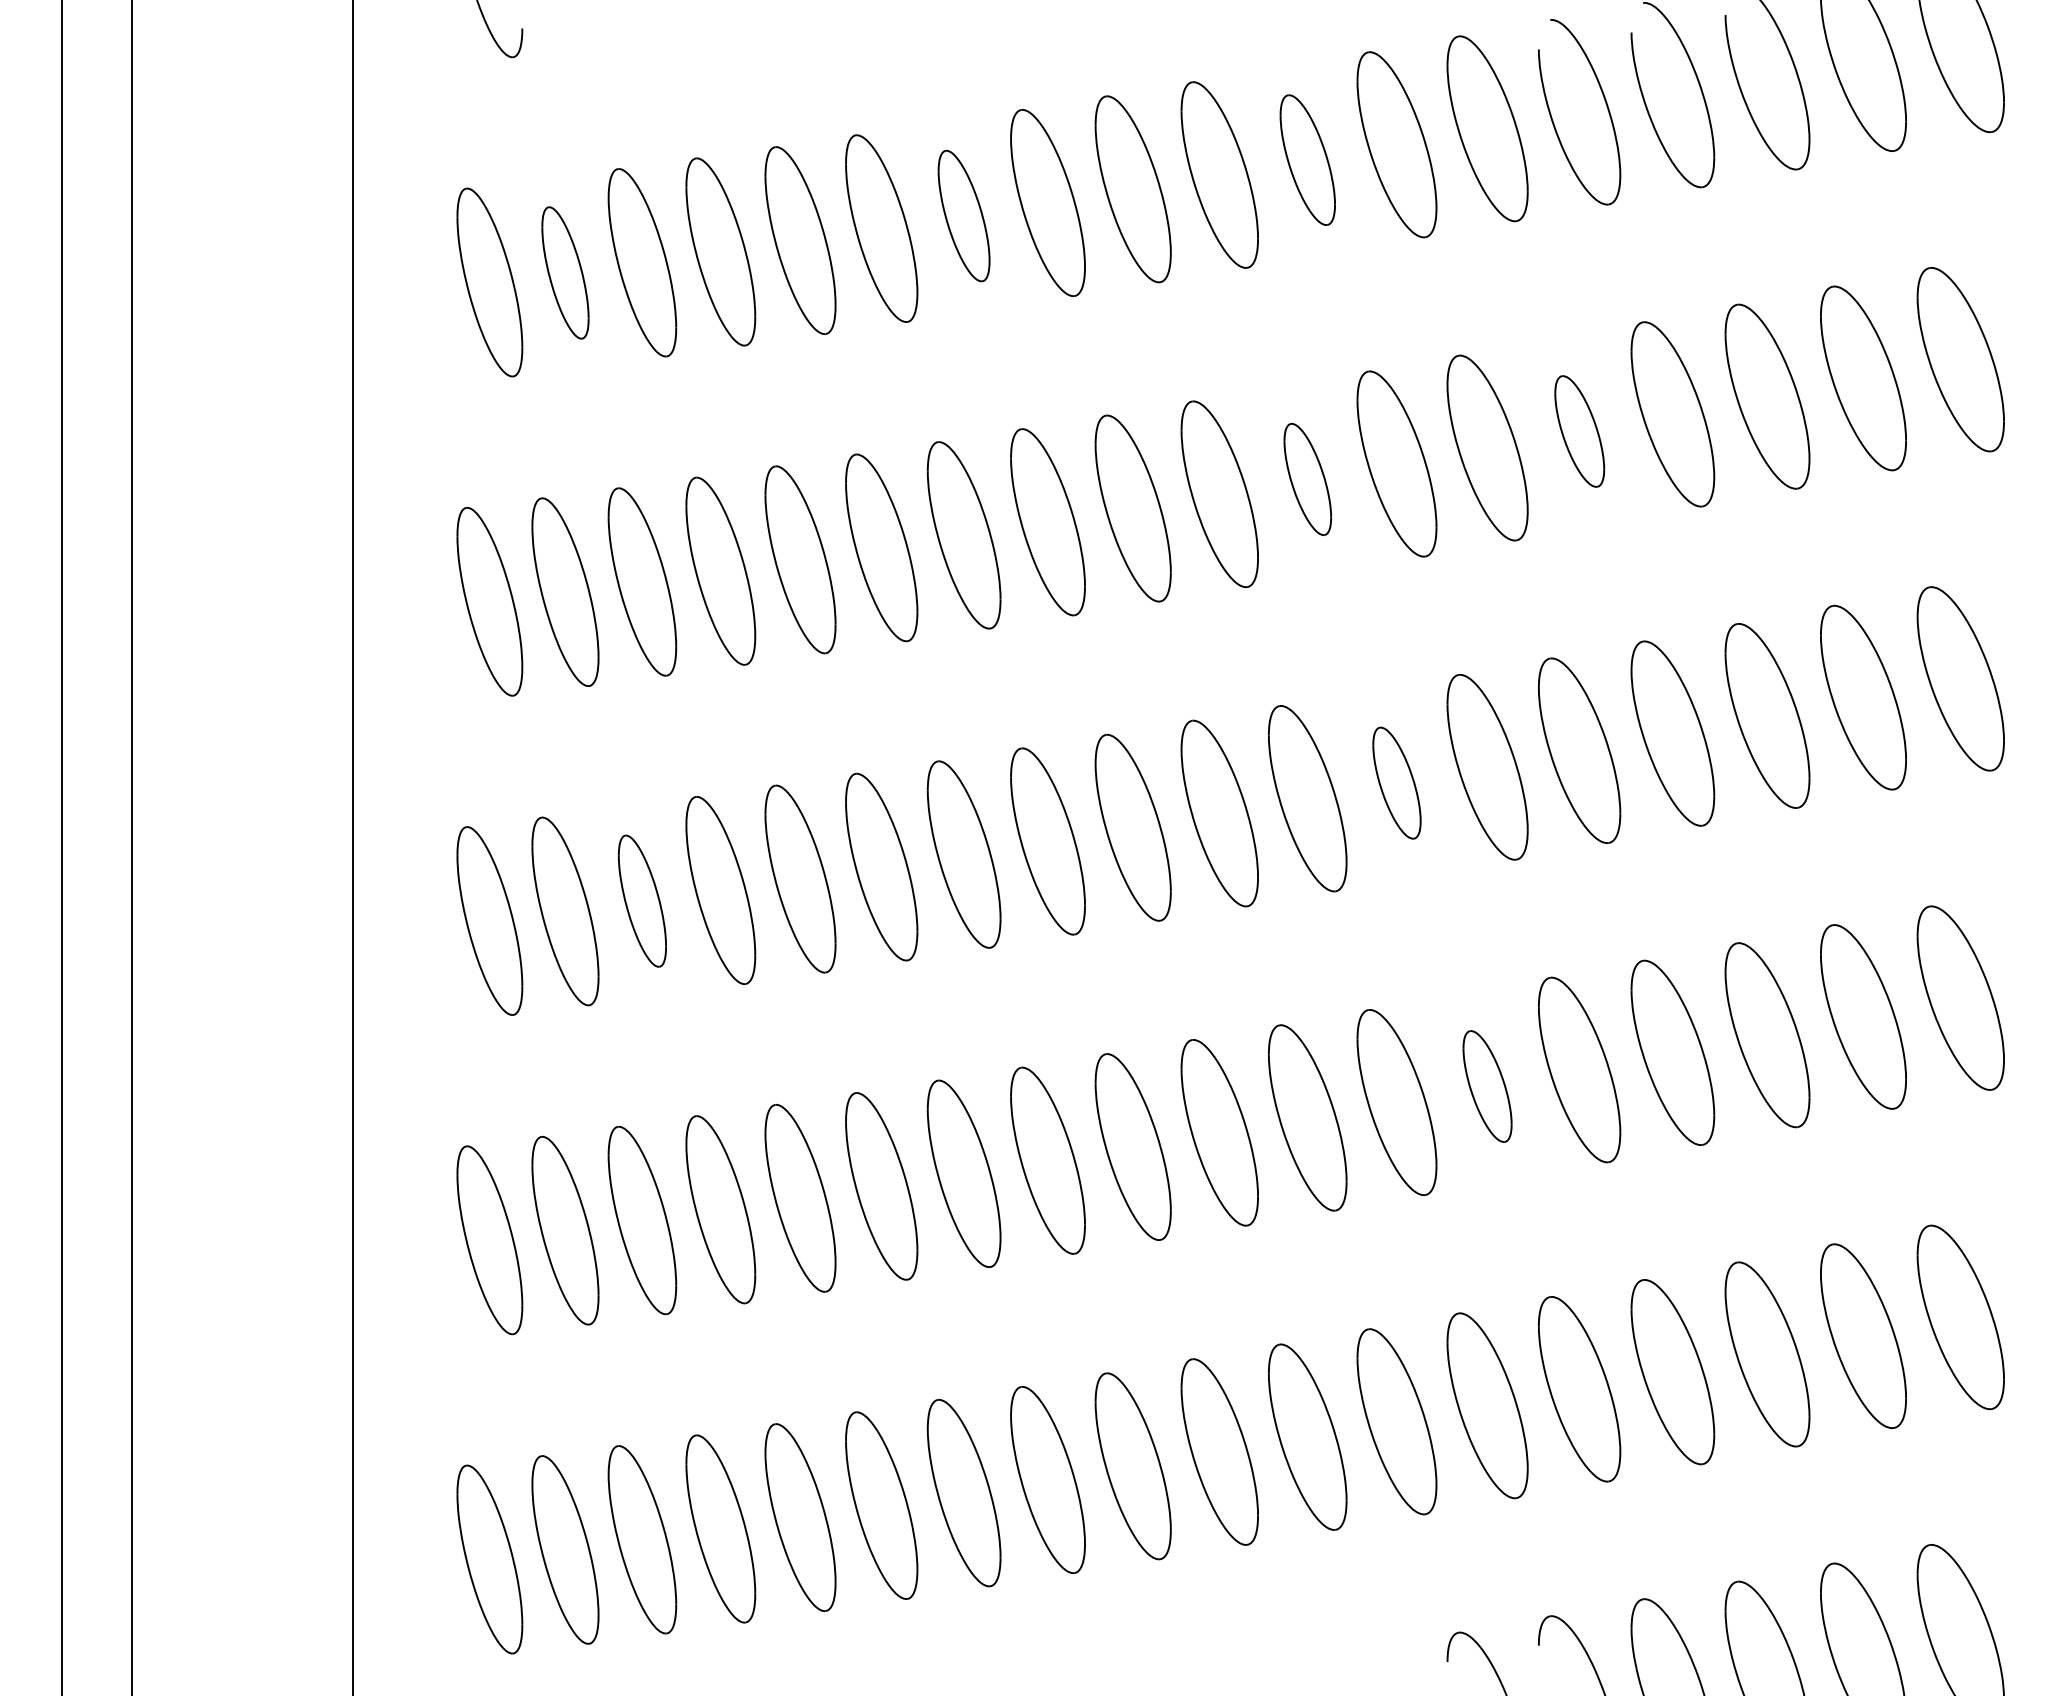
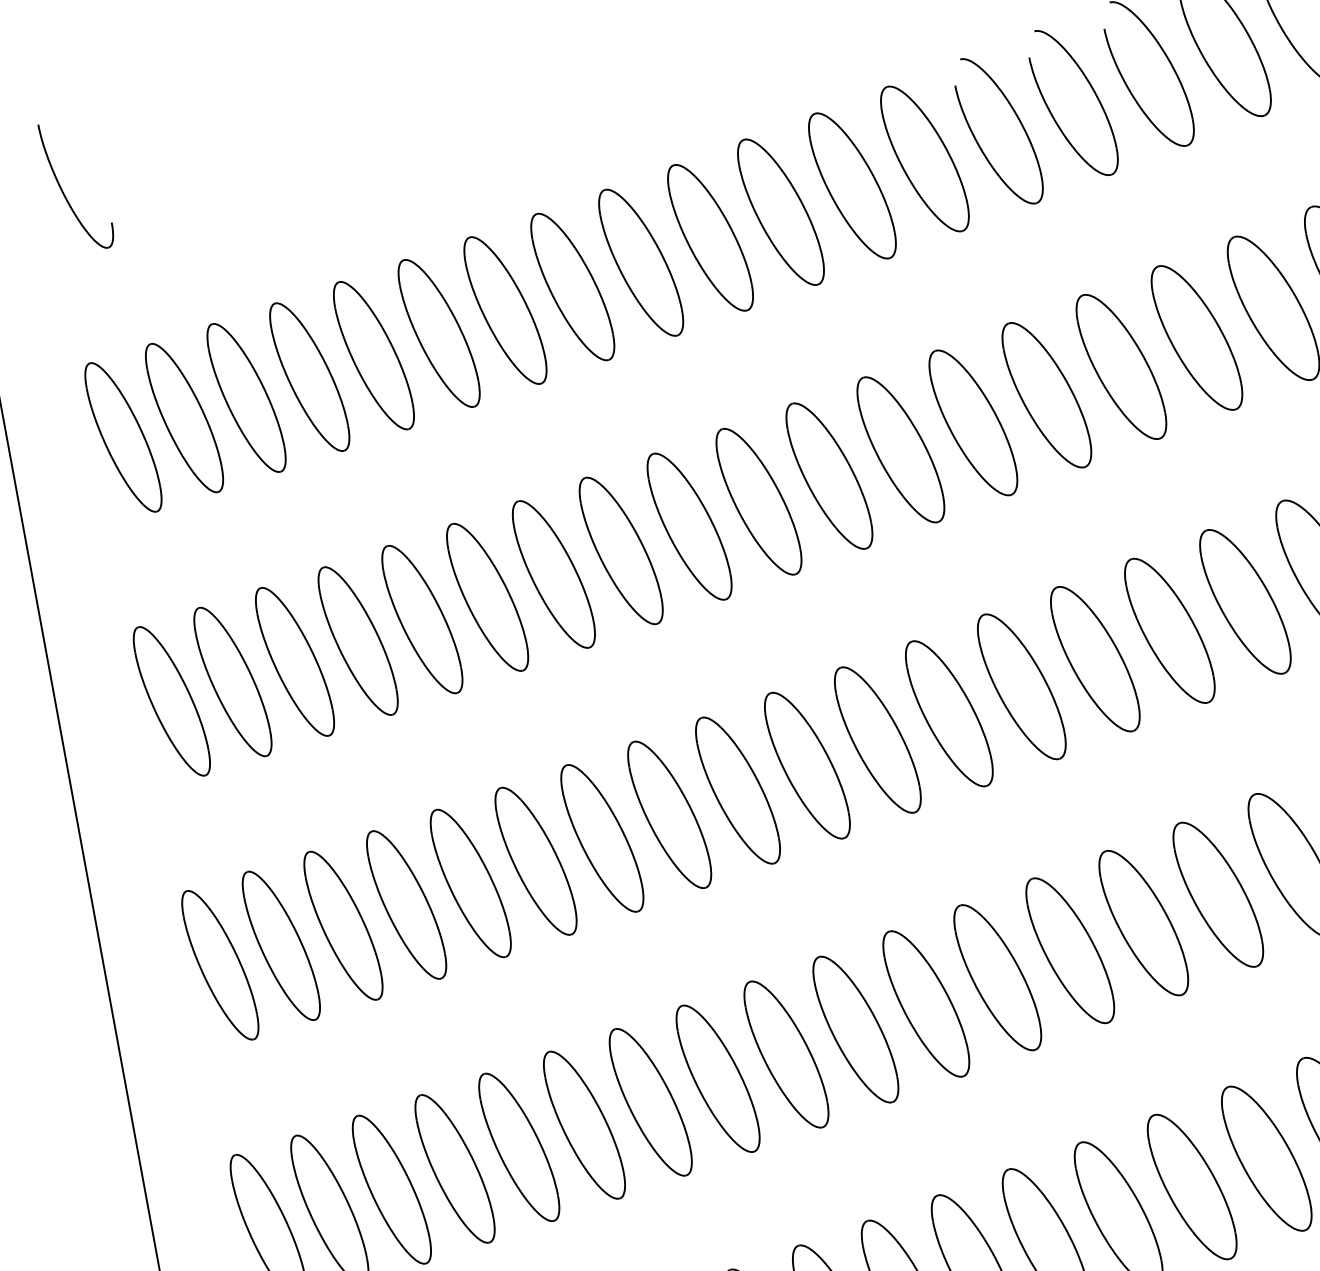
part: (1307, 159) -> (780, 211), size x1.43
part: (963, 215) -> (504, 310), size x1.43
part: (565, 272) -> (184, 417), size x1.43
part: (1579, 431) -> (1046, 395), size x1.67
part: (1307, 479) -> (829, 476), size x1.67
part: (1396, 782) -> (948, 713), size x1.67
part: (642, 900) -> (343, 925), size x1.43
part: (1487, 1086) -> (1070, 950), size x1.67

